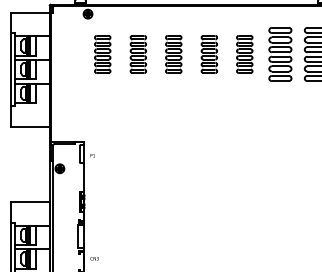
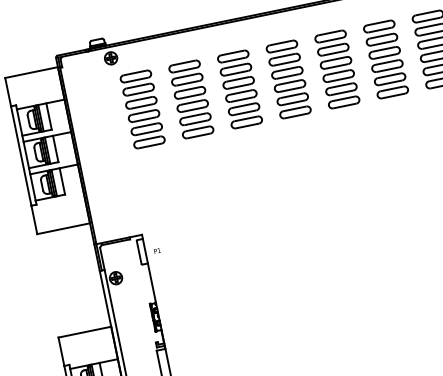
part: (102, 54) -> (142, 109), size x1.43
part: (138, 54) -> (191, 99), size x1.43
part: (173, 54) -> (239, 89), size x1.43
part: (209, 54) -> (288, 79), size x1.43
part: (244, 54) -> (336, 69), size x1.43

